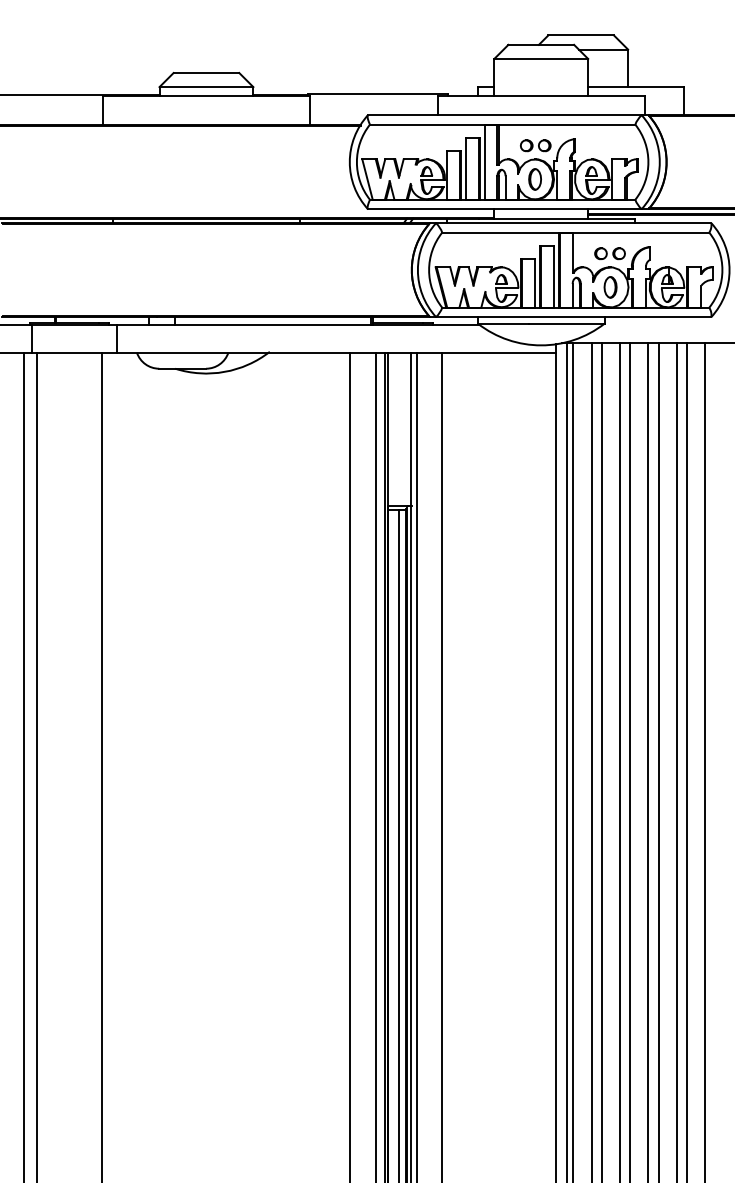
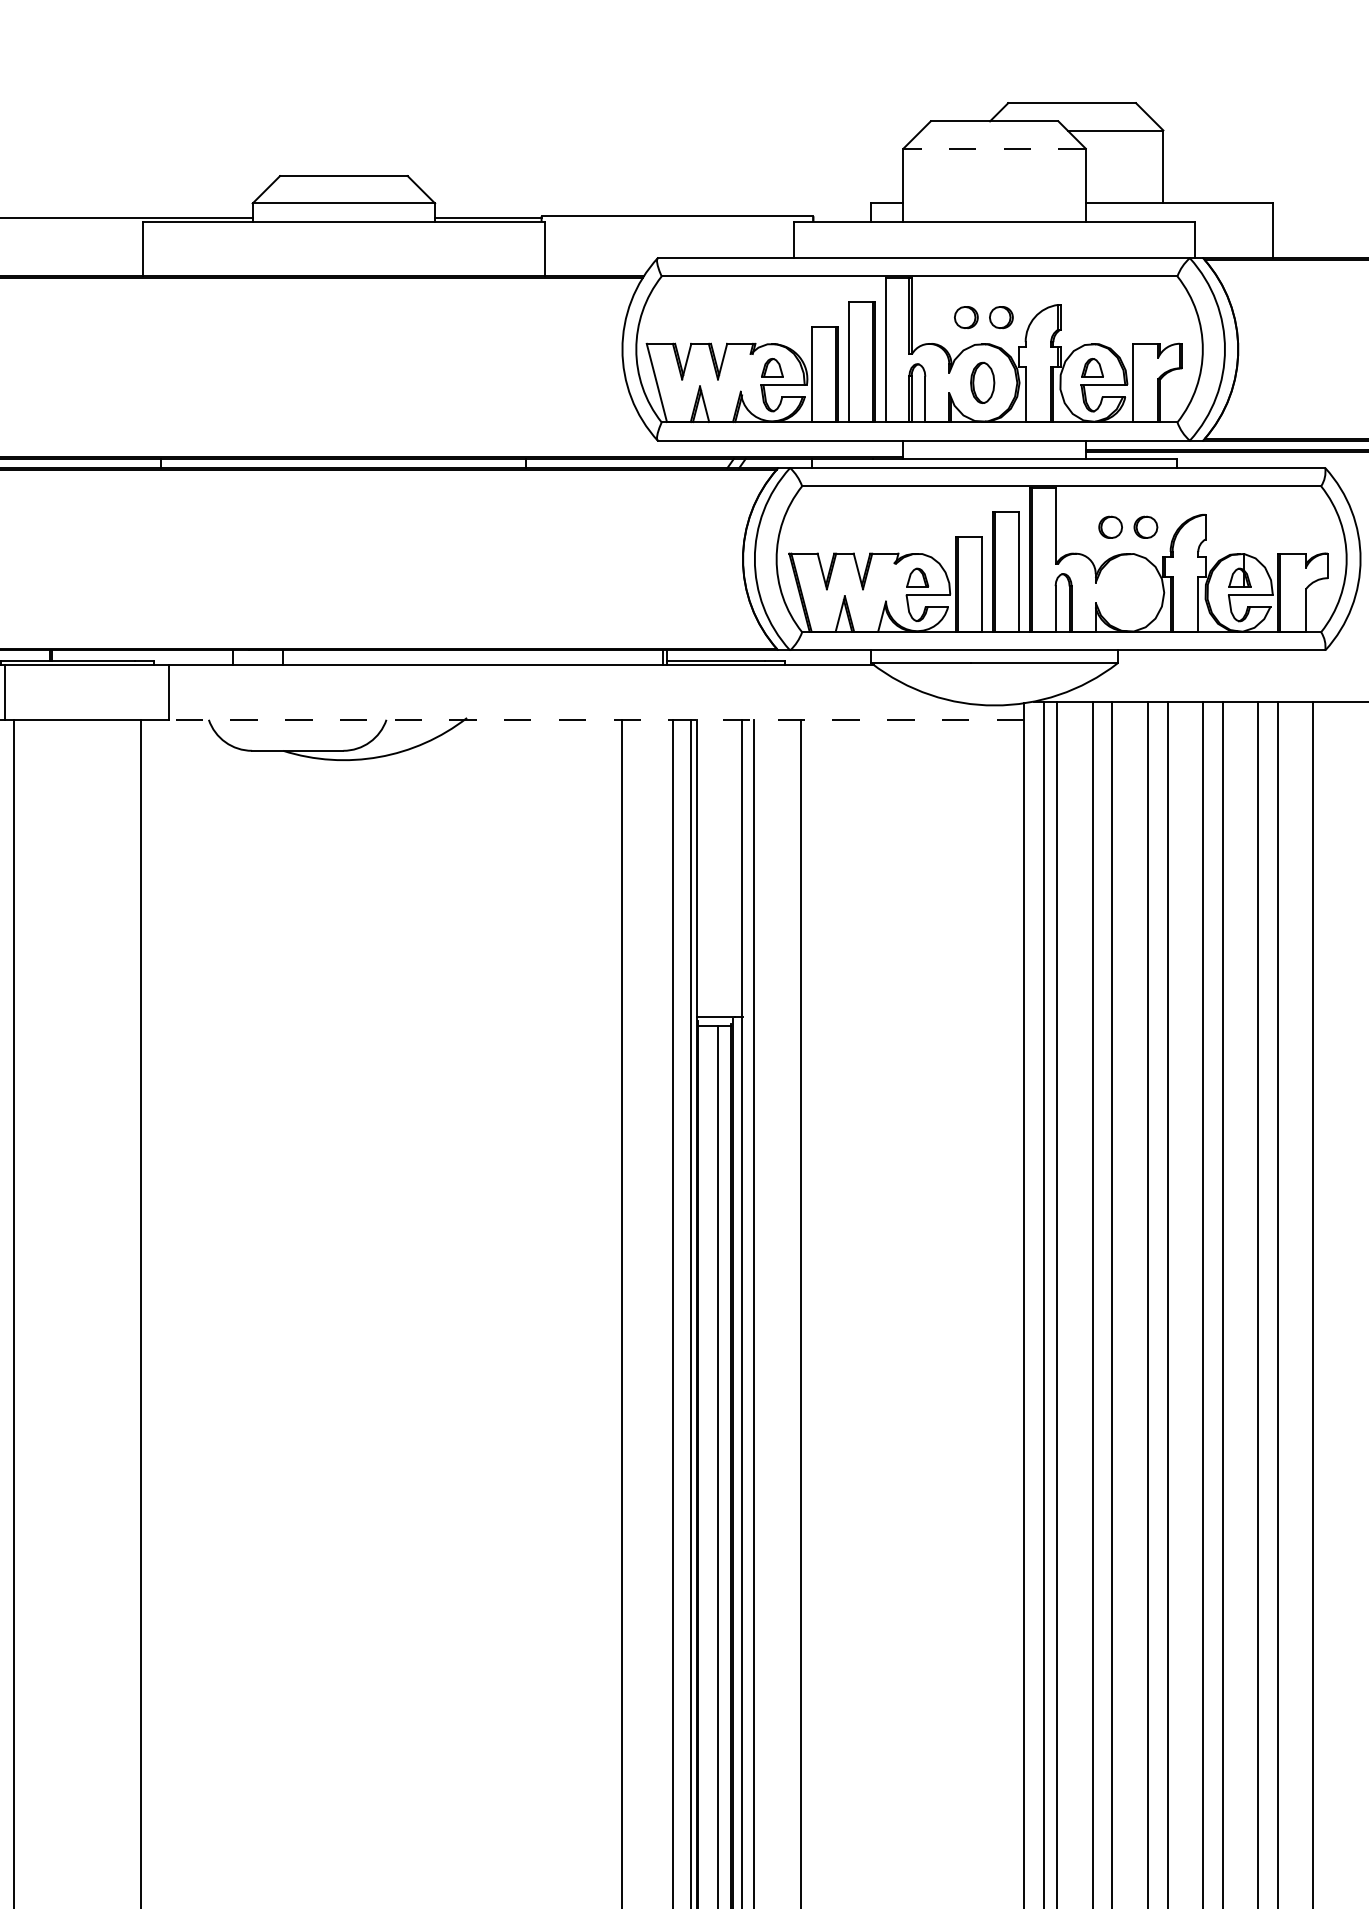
line: (541, 58) -> (995, 147), solid -> dashed
part: (610, 287) -> (1129, 592), removed
line: (336, 352) -> (596, 719), solid -> dashed

